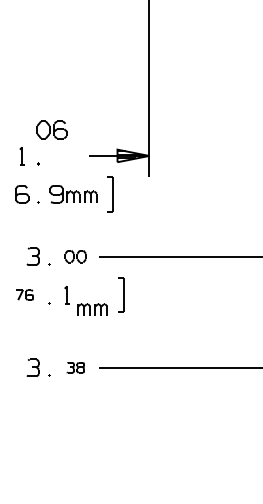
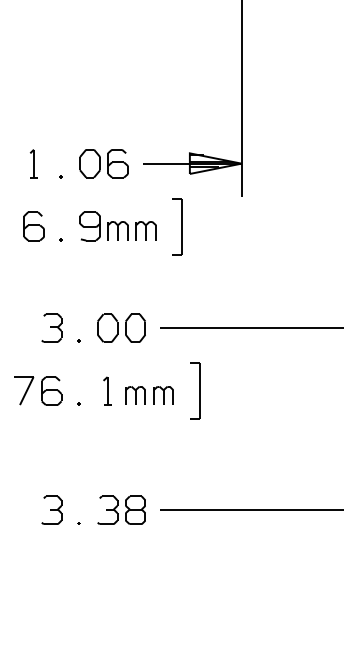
part: (51, 129) -> (103, 162), moved
part: (75, 256) -> (121, 328), size x1.43
part: (24, 294) -> (37, 390), size x1.67
part: (92, 309) -> (148, 395), moved
part: (75, 367) -> (121, 509), size x1.67

